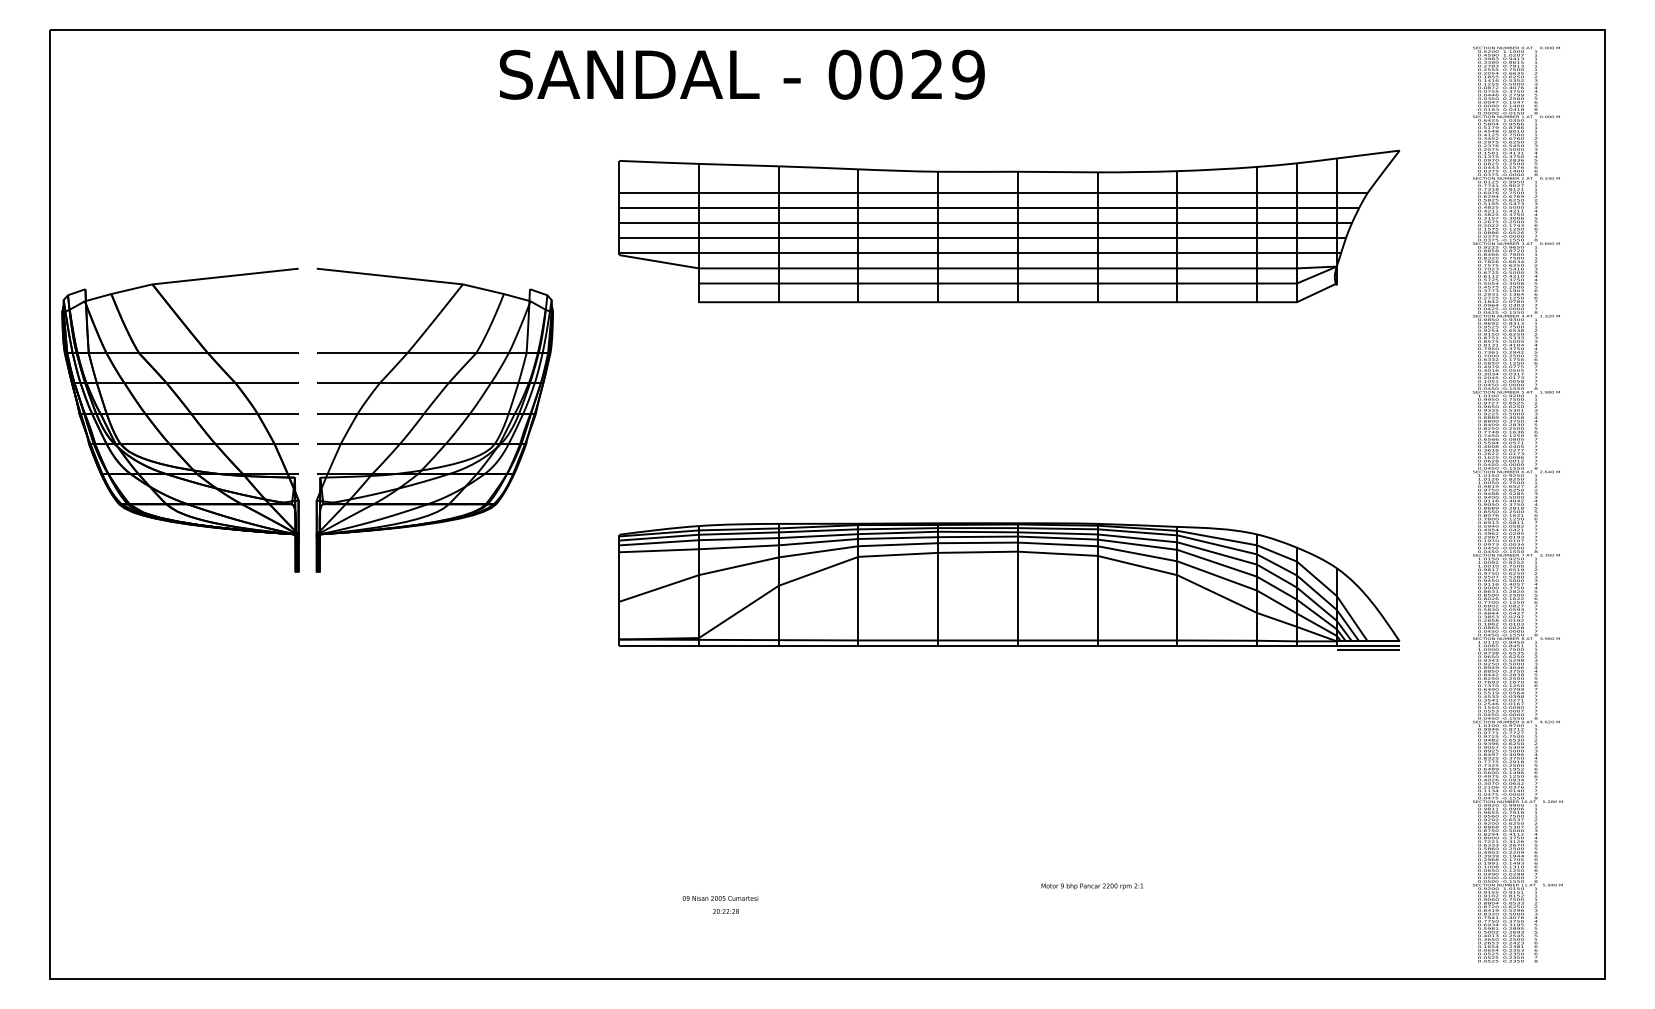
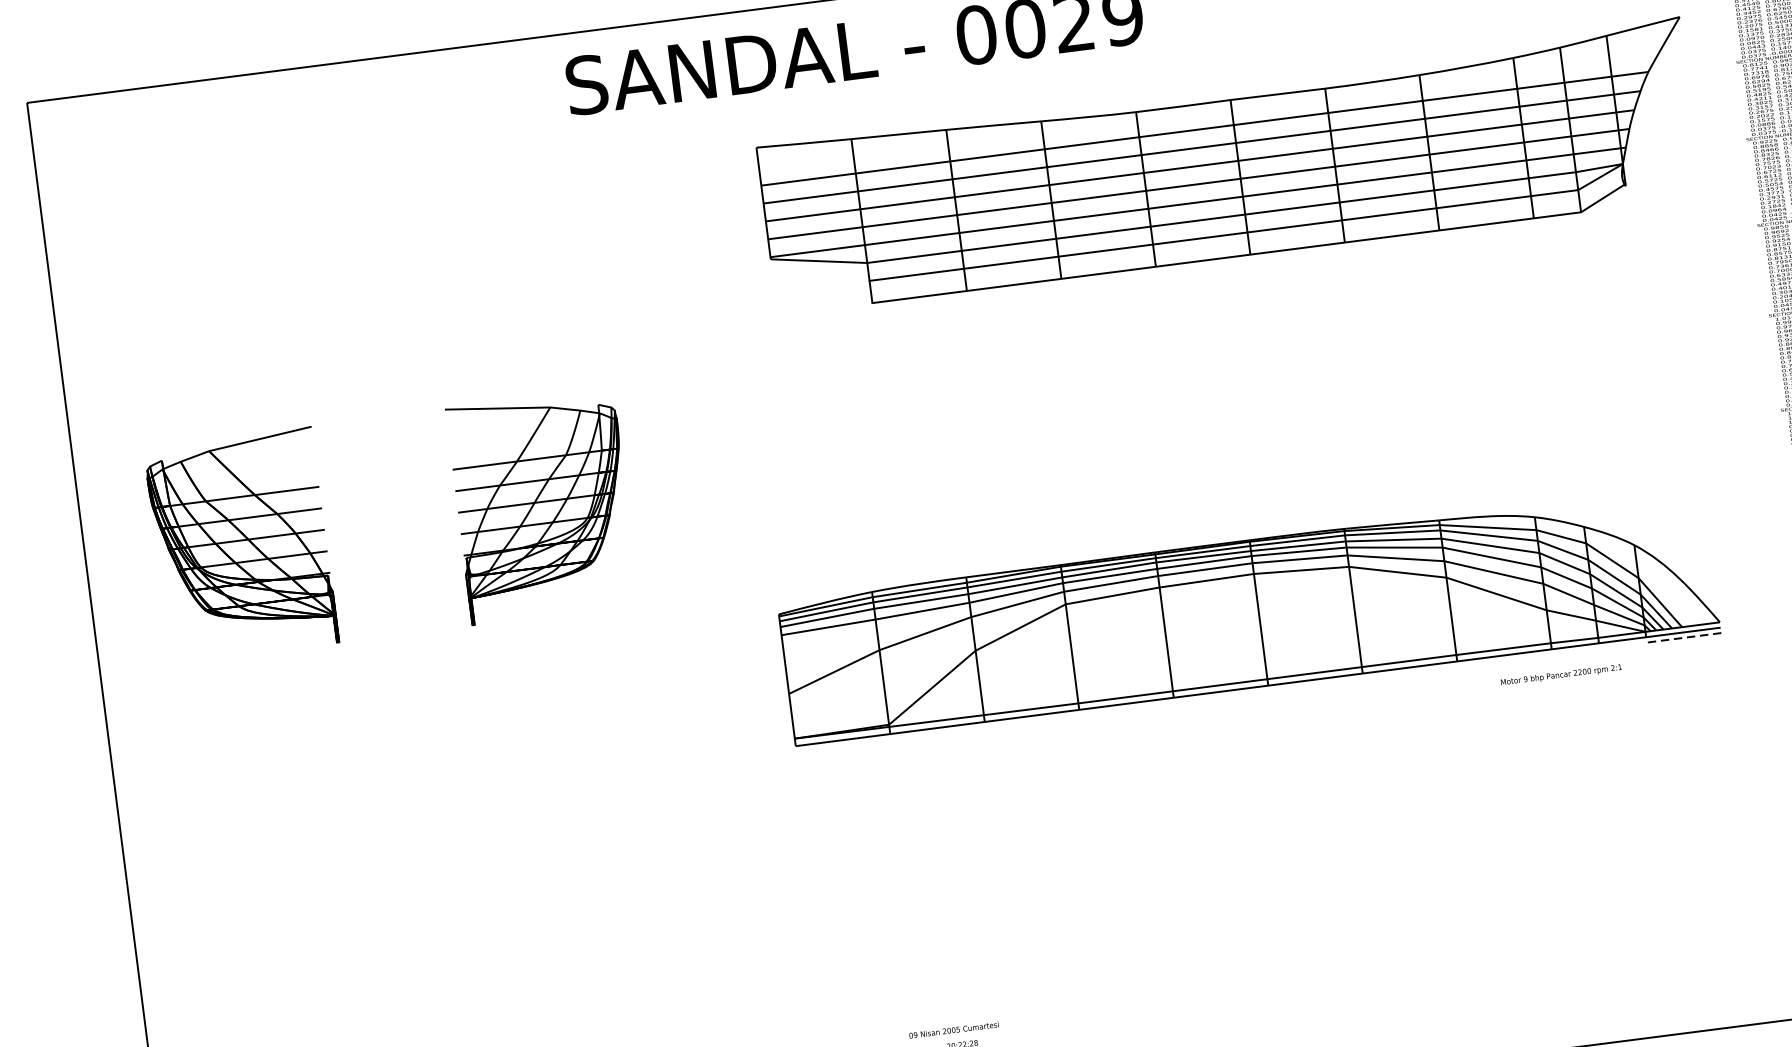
part: (1009, 226) -> (1228, 166), moved
part: (180, 419) -> (241, 544), size x0.6
part: (434, 419) -> (542, 505), size x0.6
line: (1367, 650) -> (1683, 638), solid -> dashed
text: (1091, 886) -> (1560, 675), moved

